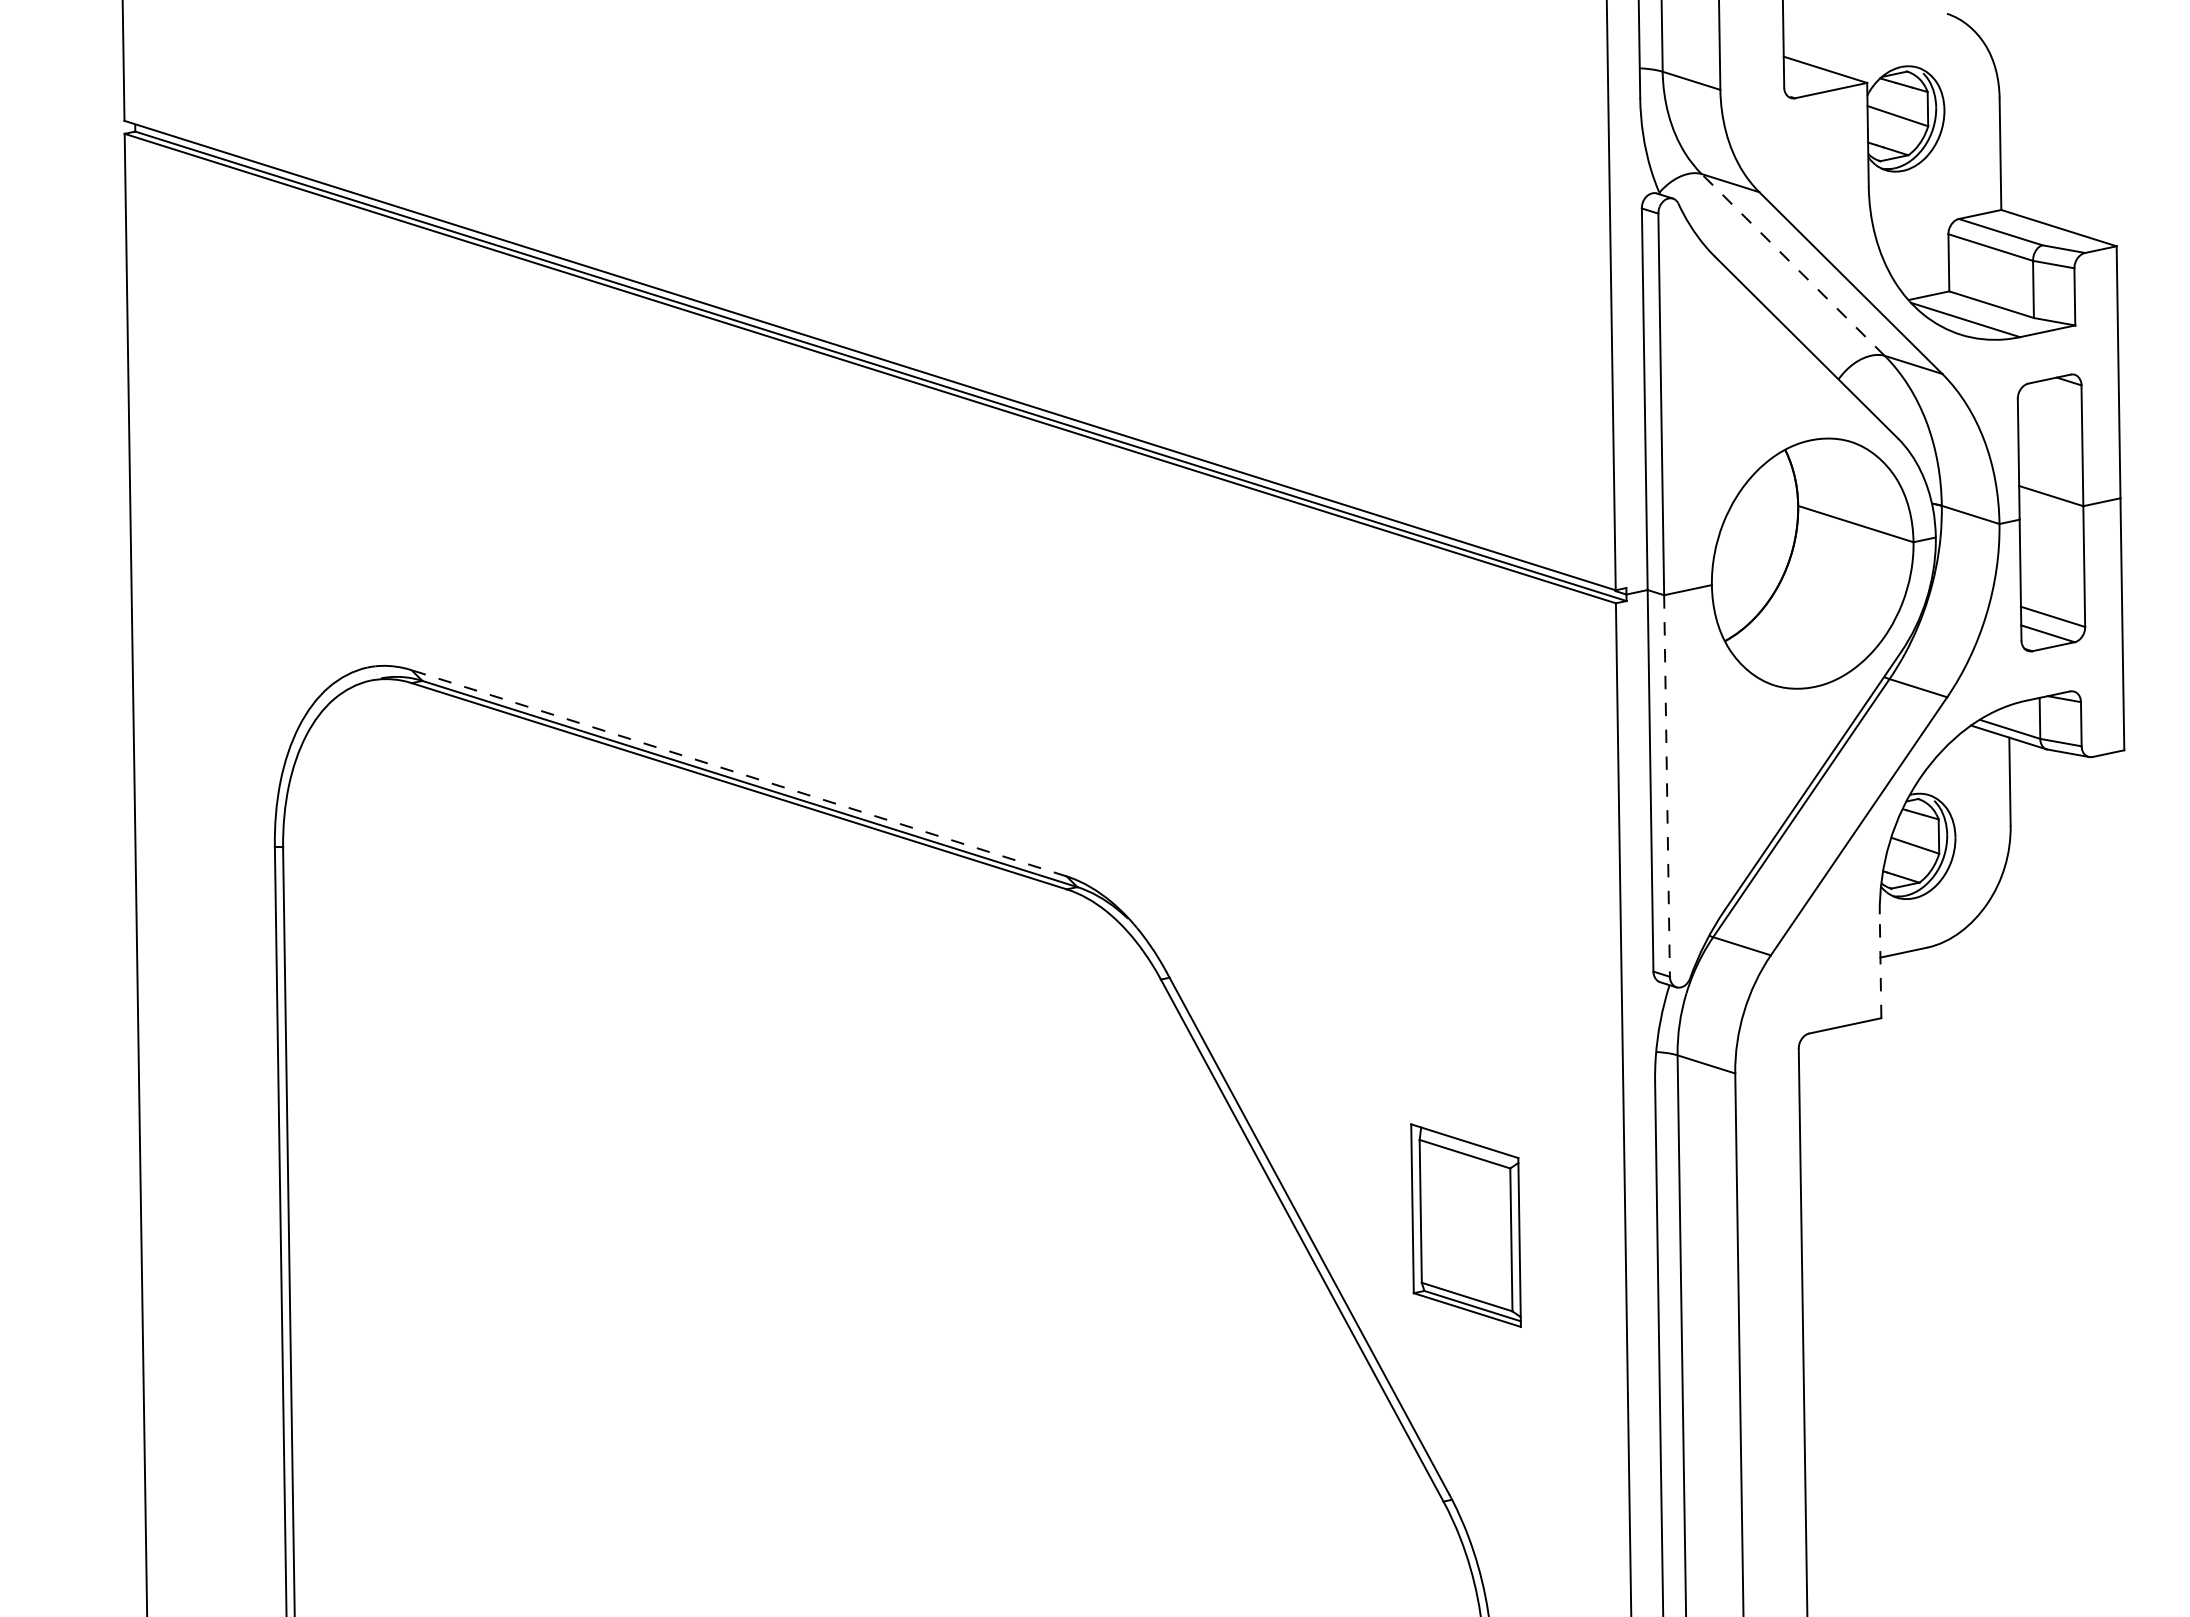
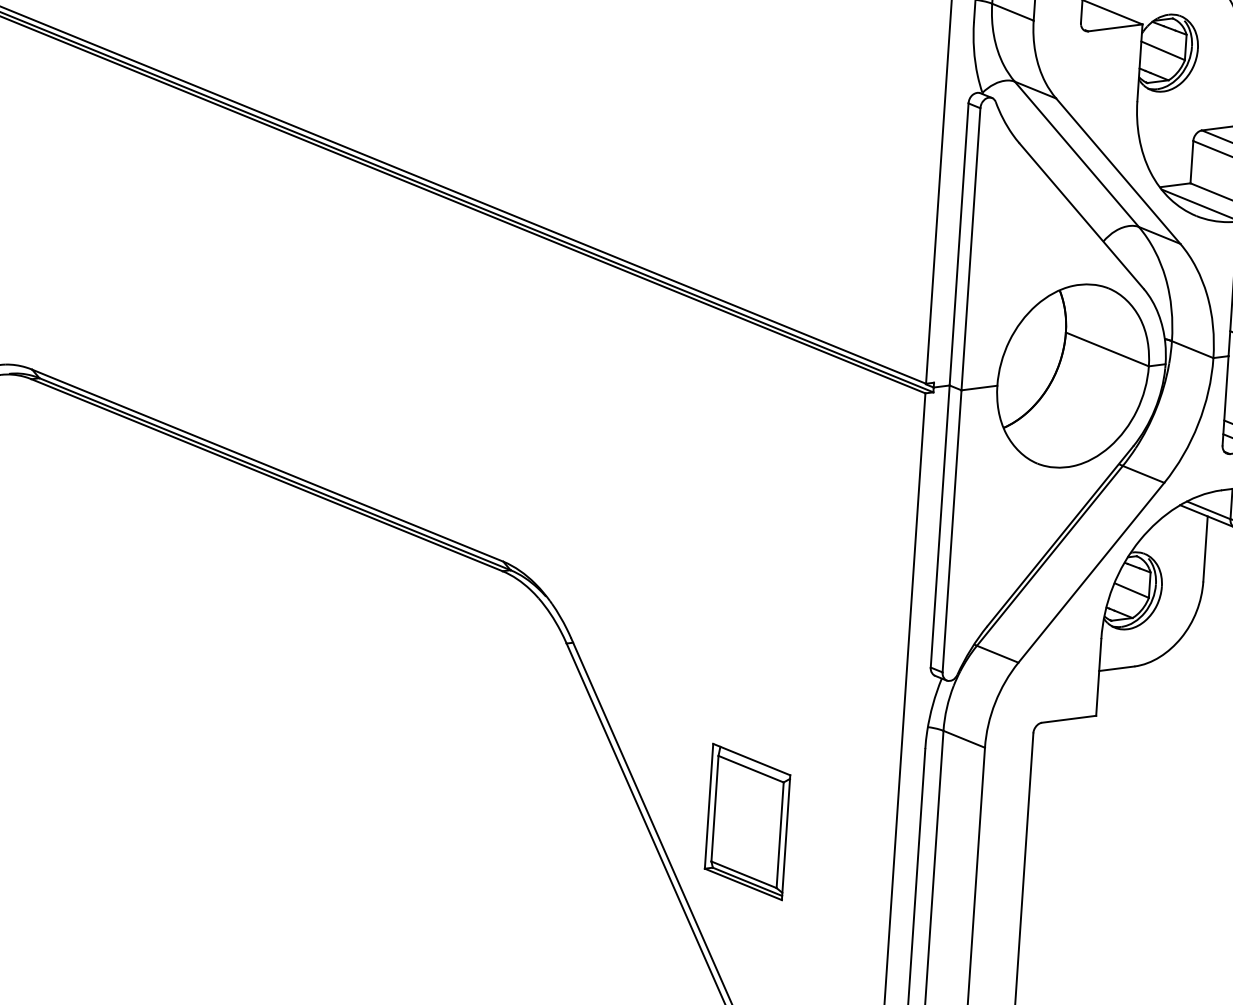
line: (1793, 264) -> (1077, 154), dashed -> solid
line: (738, 773) -> (267, 465), dashed -> solid
line: (1667, 786) -> (952, 531), dashed -> solid
line: (1880, 966) -> (1098, 677), dashed -> solid
part: (1465, 1225) -> (747, 821), moved

